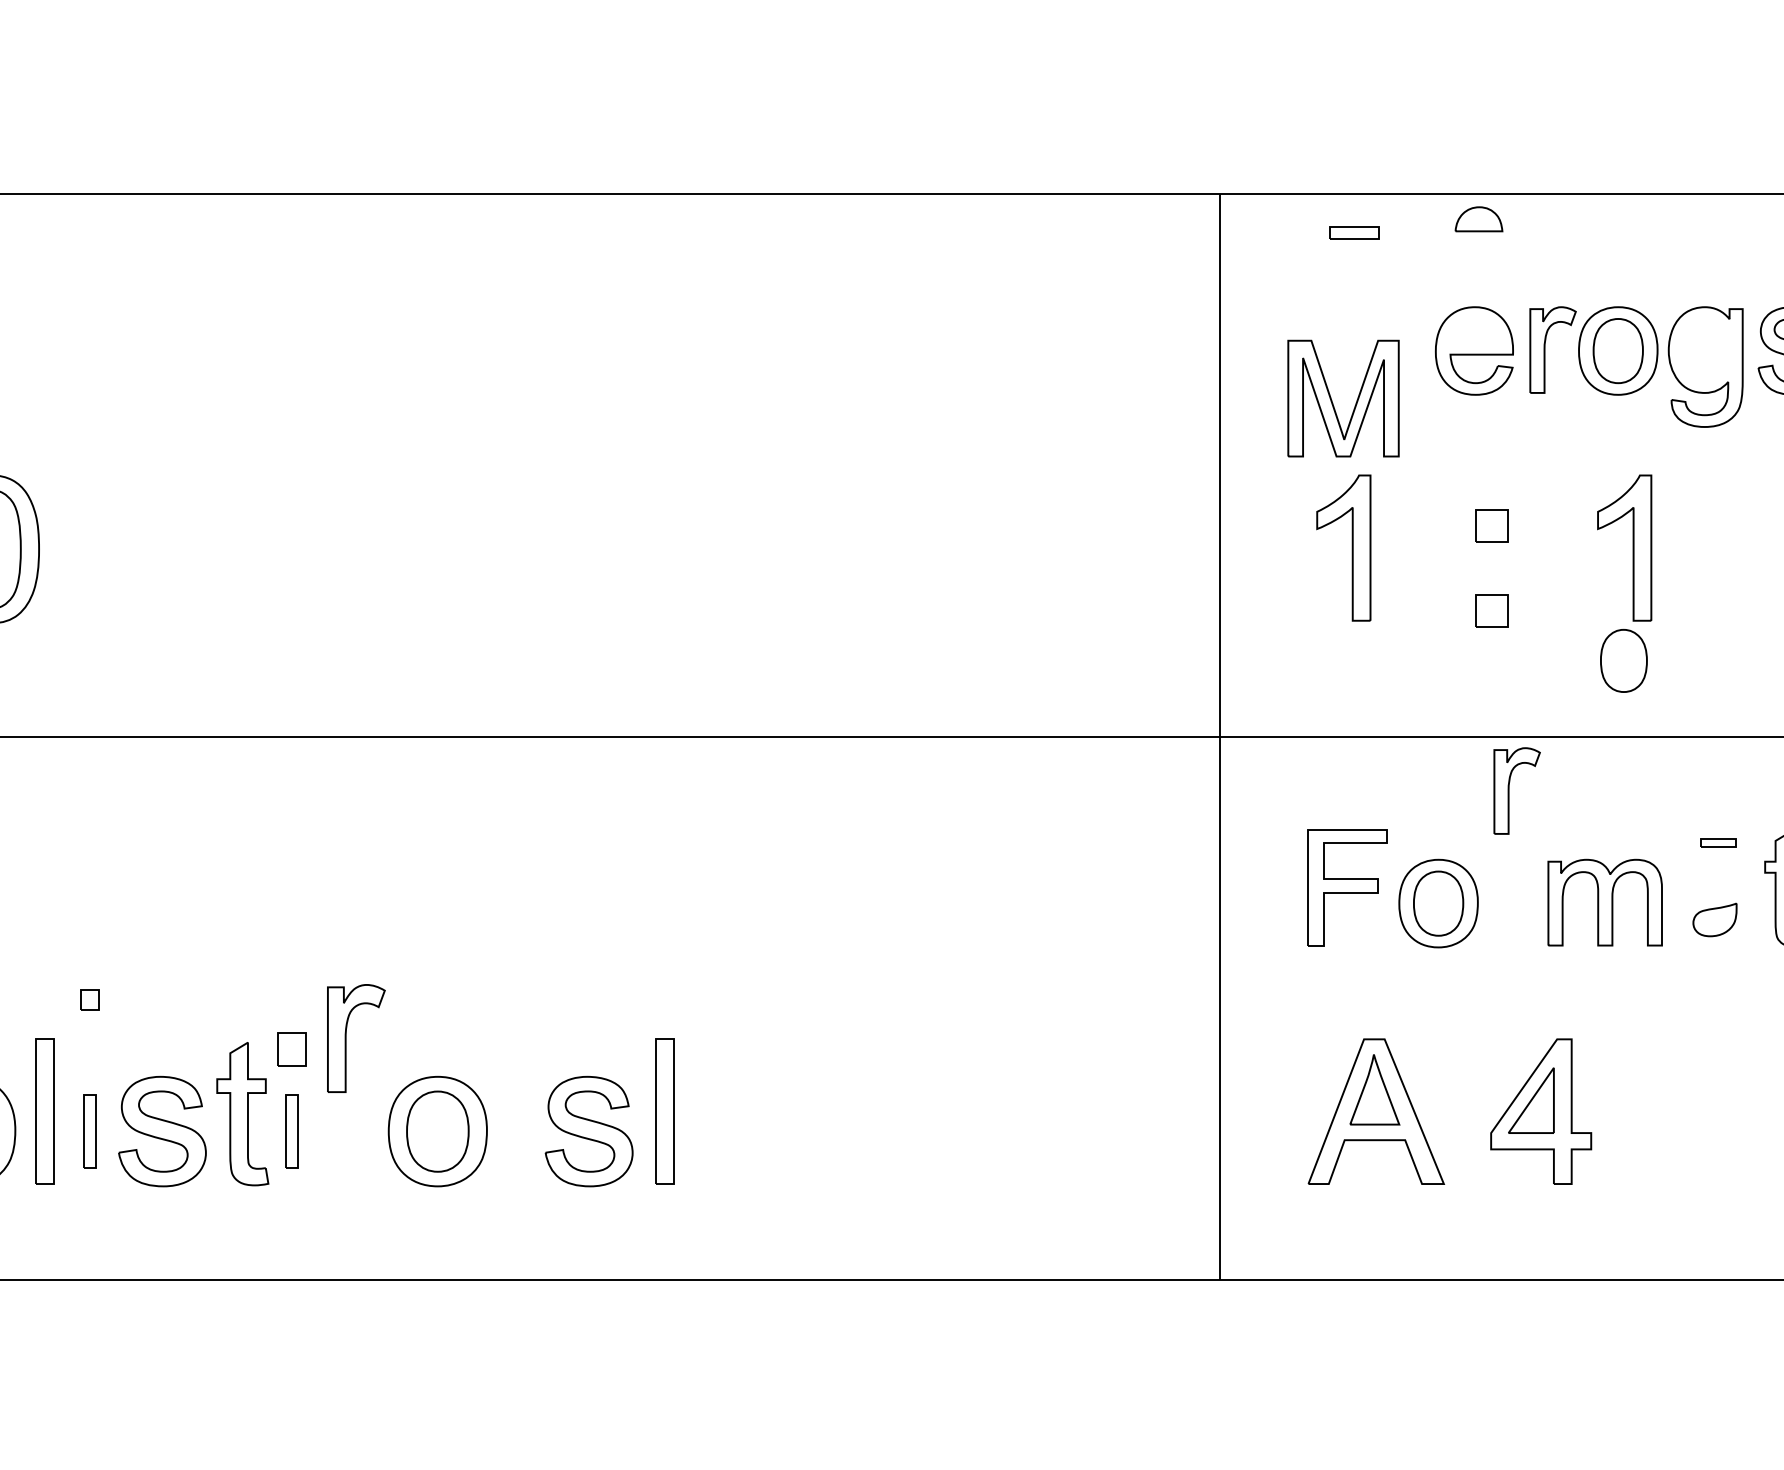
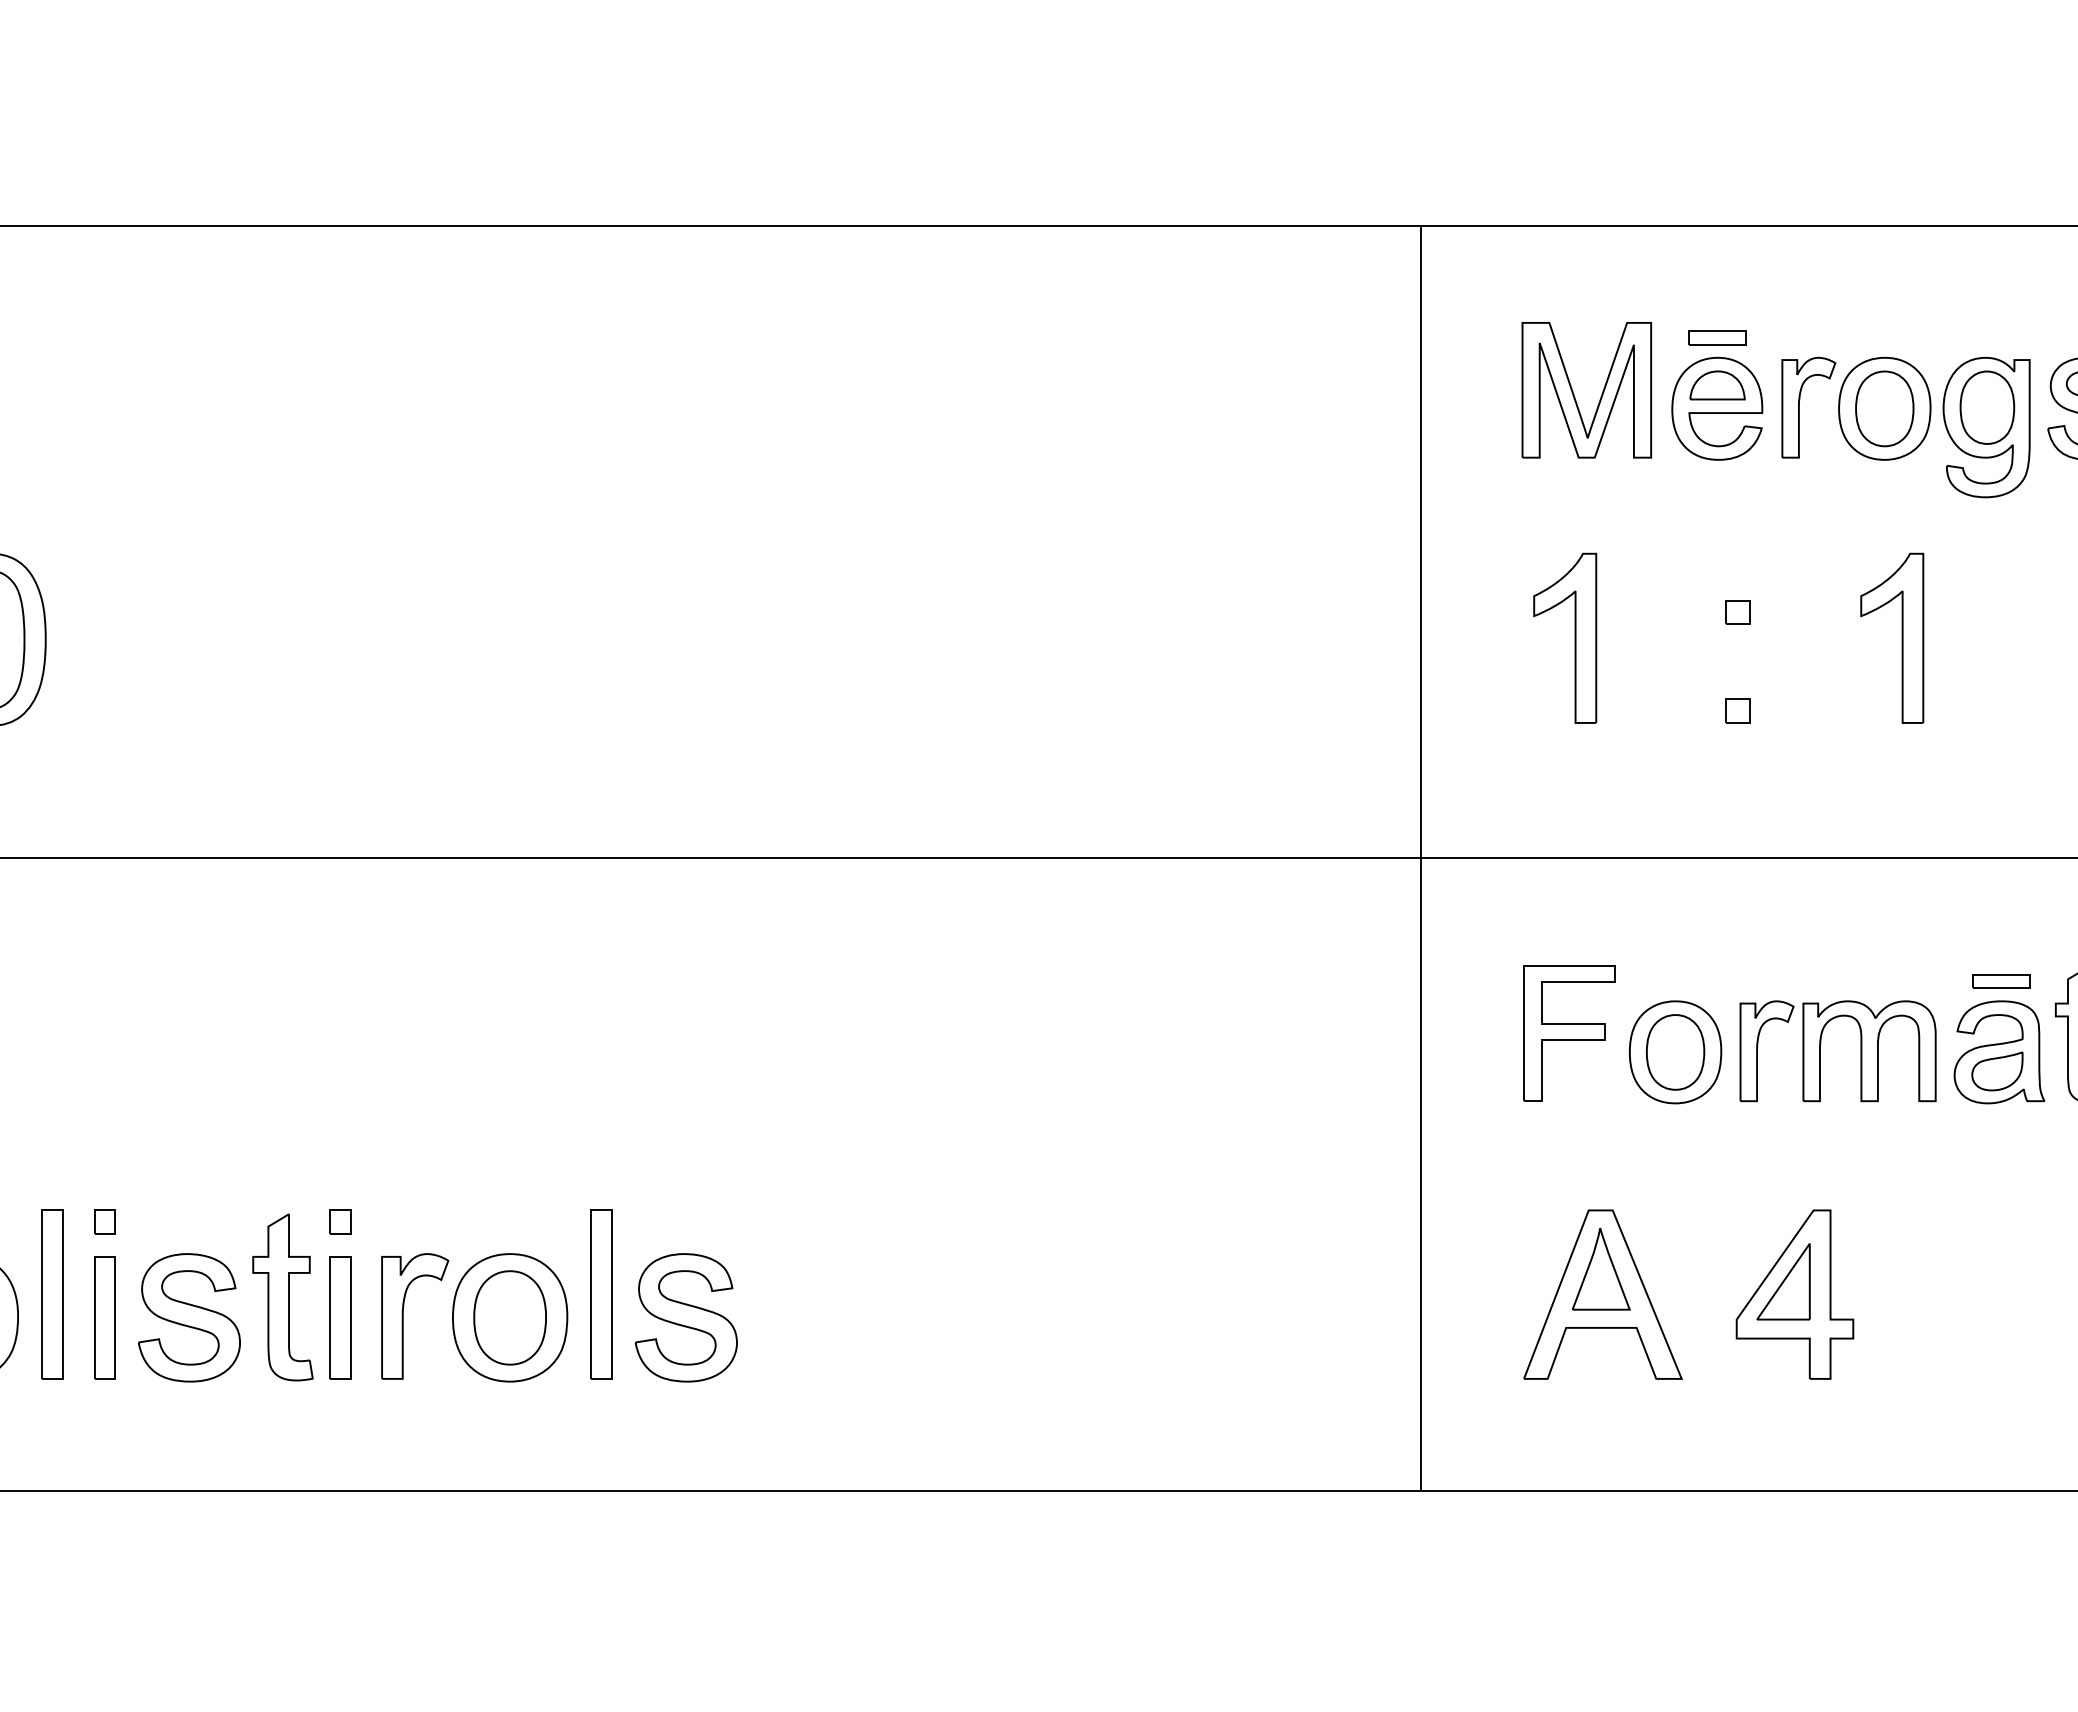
part: (1478, 219) -> (1717, 385), moved
part: (1354, 232) -> (1717, 337), moved
part: (1332, 402) -> (1574, 394), moved
part: (1491, 525) -> (1737, 612), size x0.62
part: (1491, 610) -> (1737, 710), size x0.62
part: (1624, 660) -> (1987, 407), moved
part: (1508, 791) -> (1757, 1051), moved
part: (1718, 842) -> (2001, 981), size x1.43
part: (1716, 903) -> (1999, 1052), added
part: (89, 999) -> (104, 1221), moved
part: (346, 1038) -> (403, 1316), moved
part: (292, 1048) -> (340, 1221), size x0.62
part: (664, 1111) -> (601, 1294), moved
part: (89, 1131) -> (104, 1317), size x1.43
part: (292, 1131) -> (340, 1317), size x1.43

